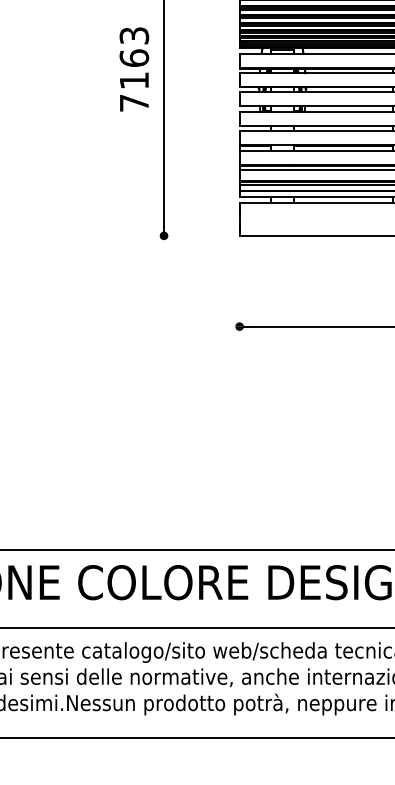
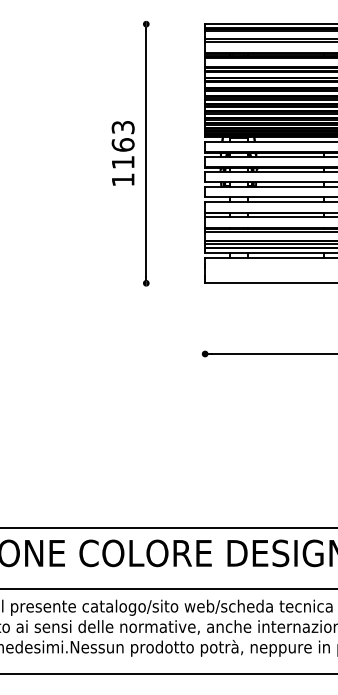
text: (134, 102) -> (123, 179), 7163 -> 1163

